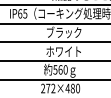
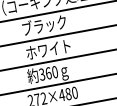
text: (55, 67) -> (41, 71), 560 -> 360

